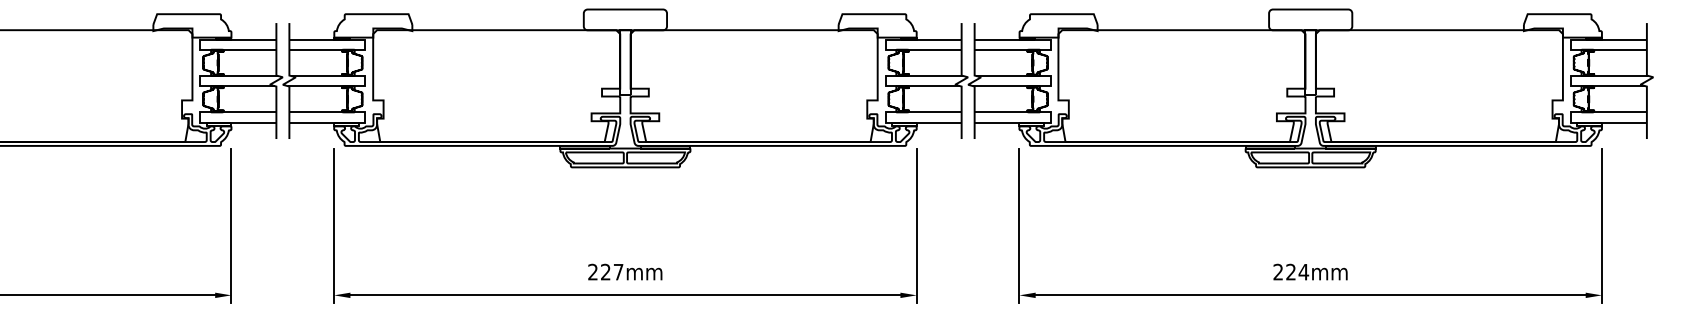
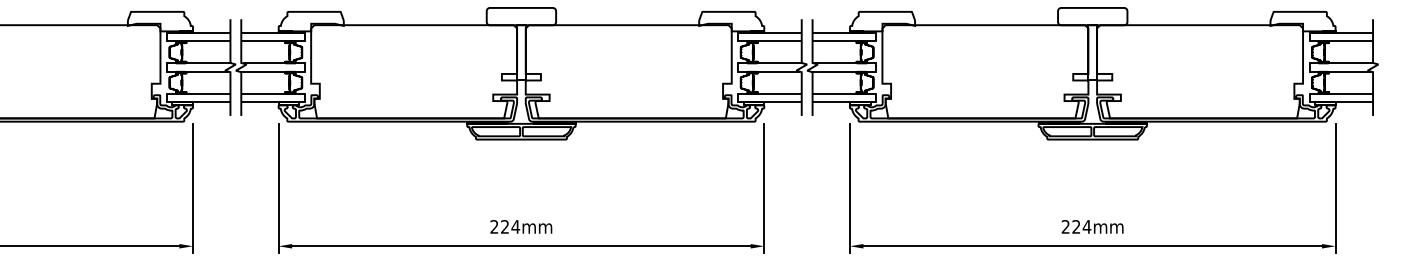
text: (618, 272) -> (515, 227), 227mm -> 224mm

